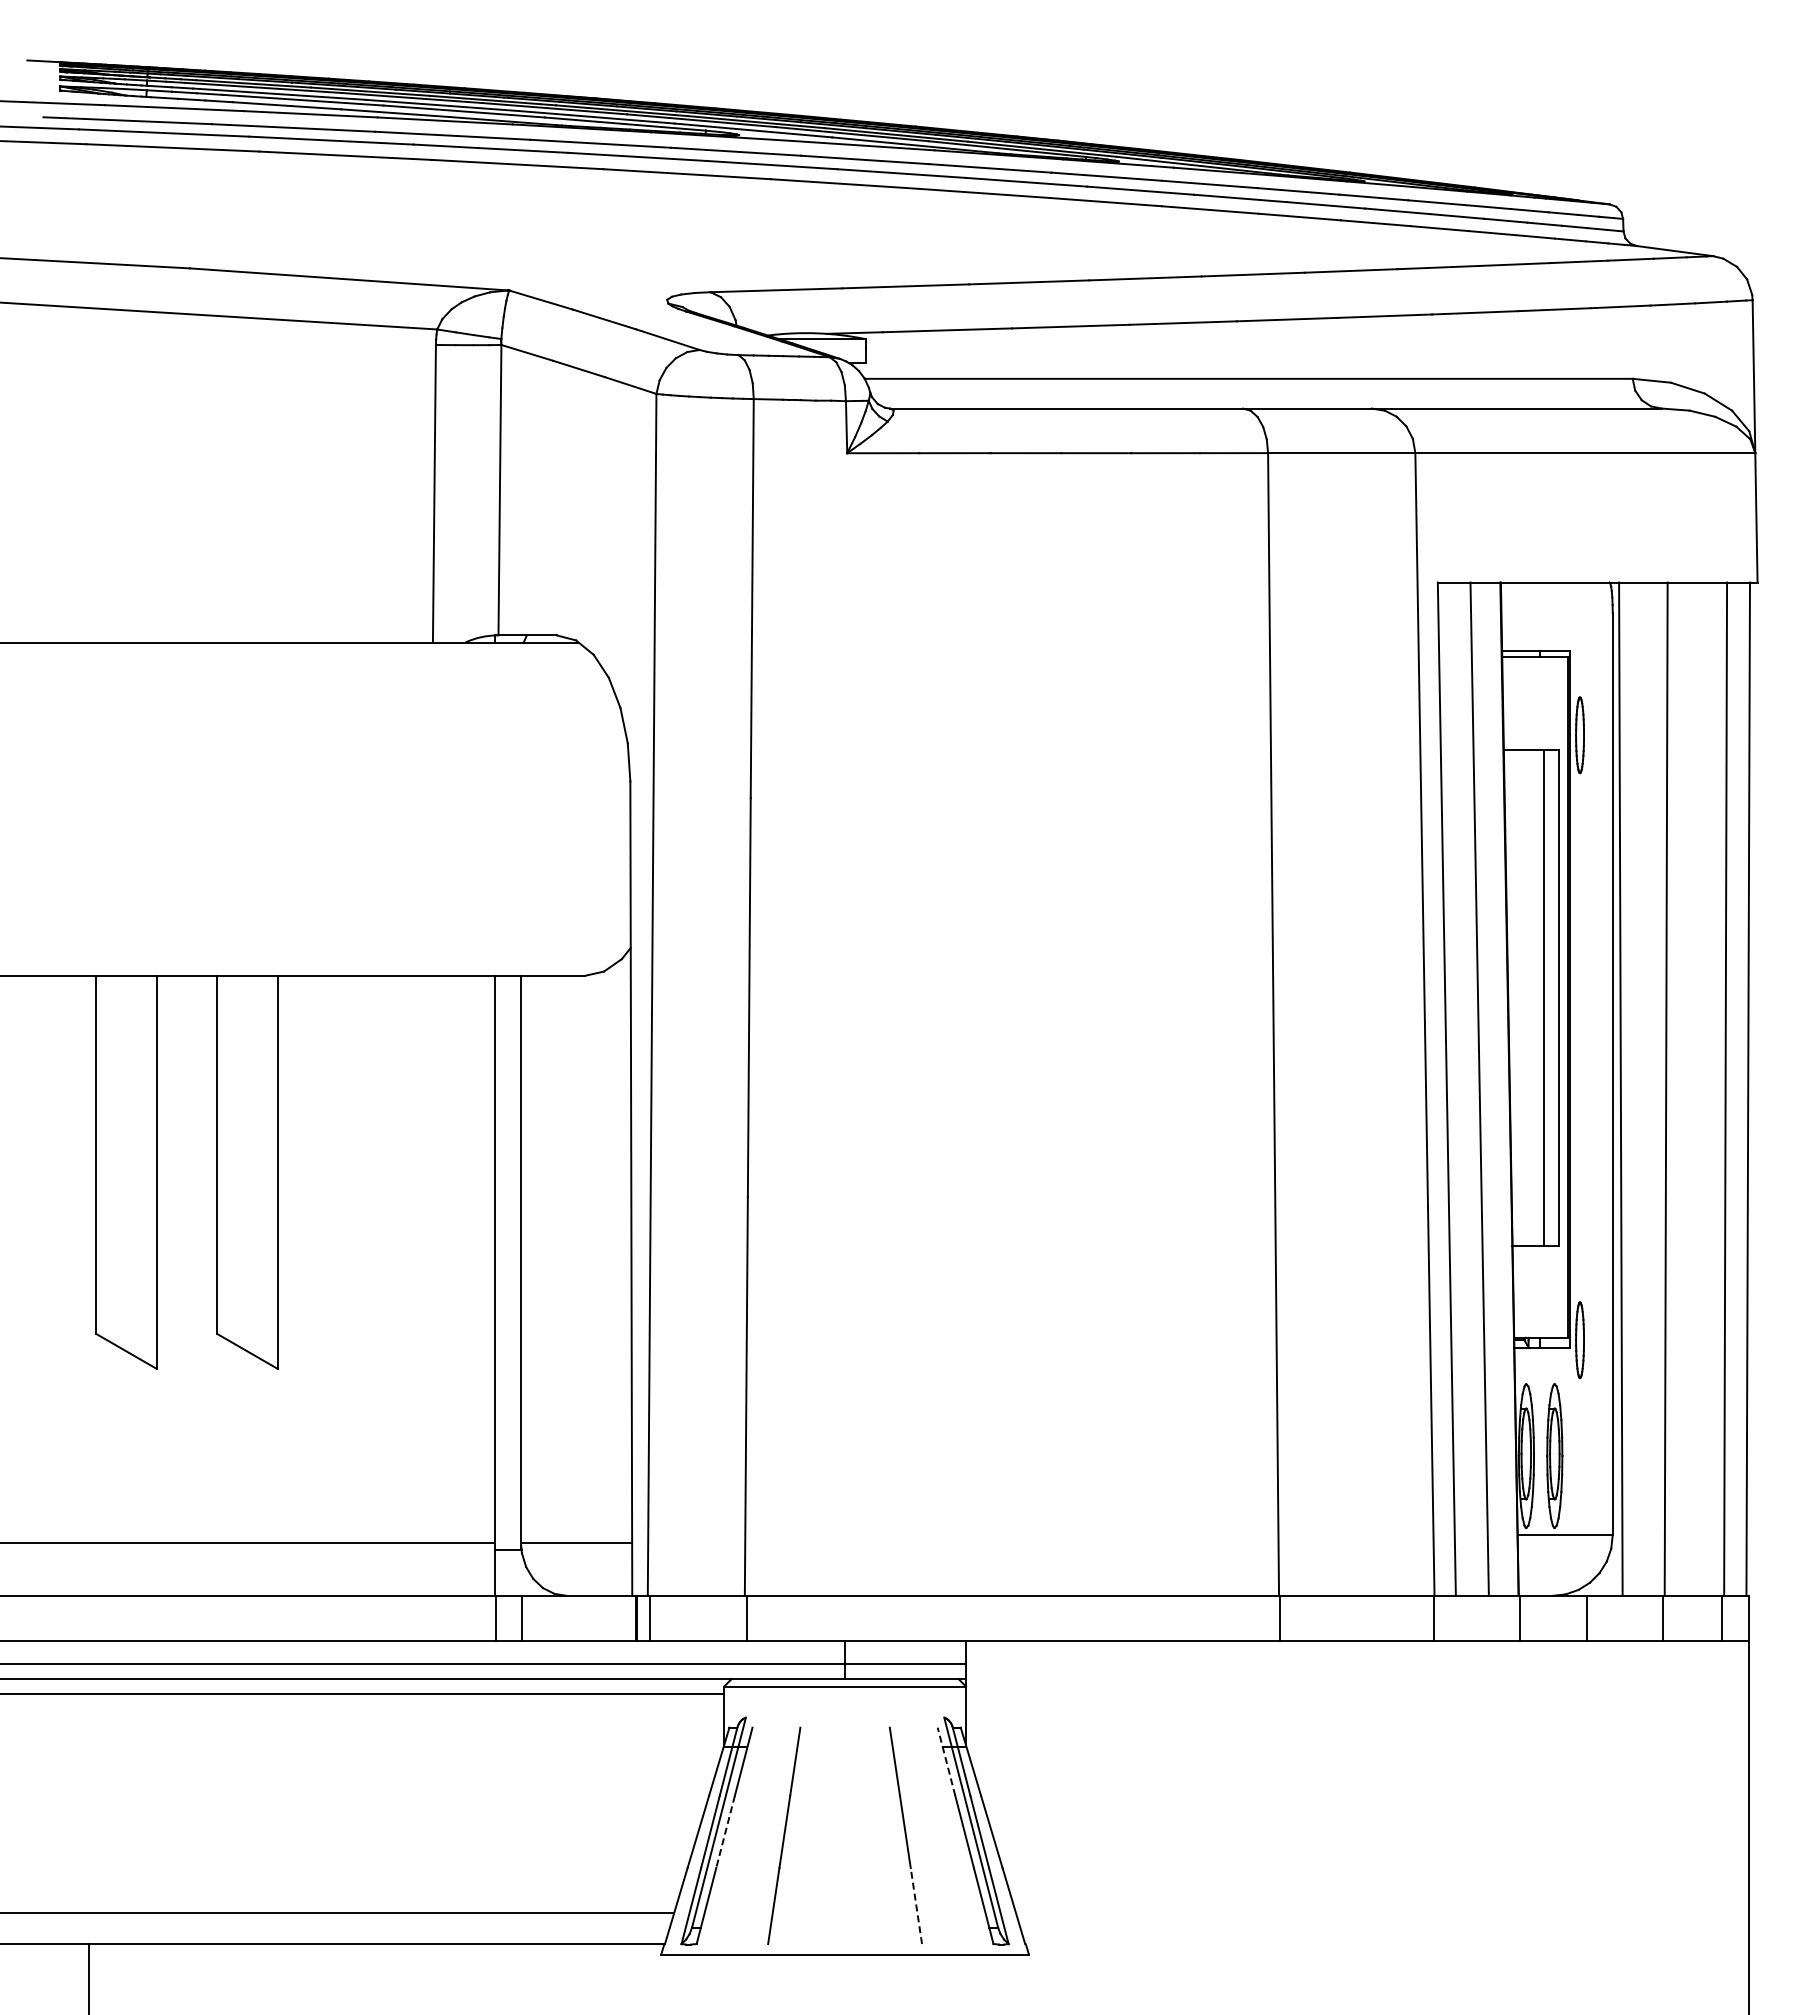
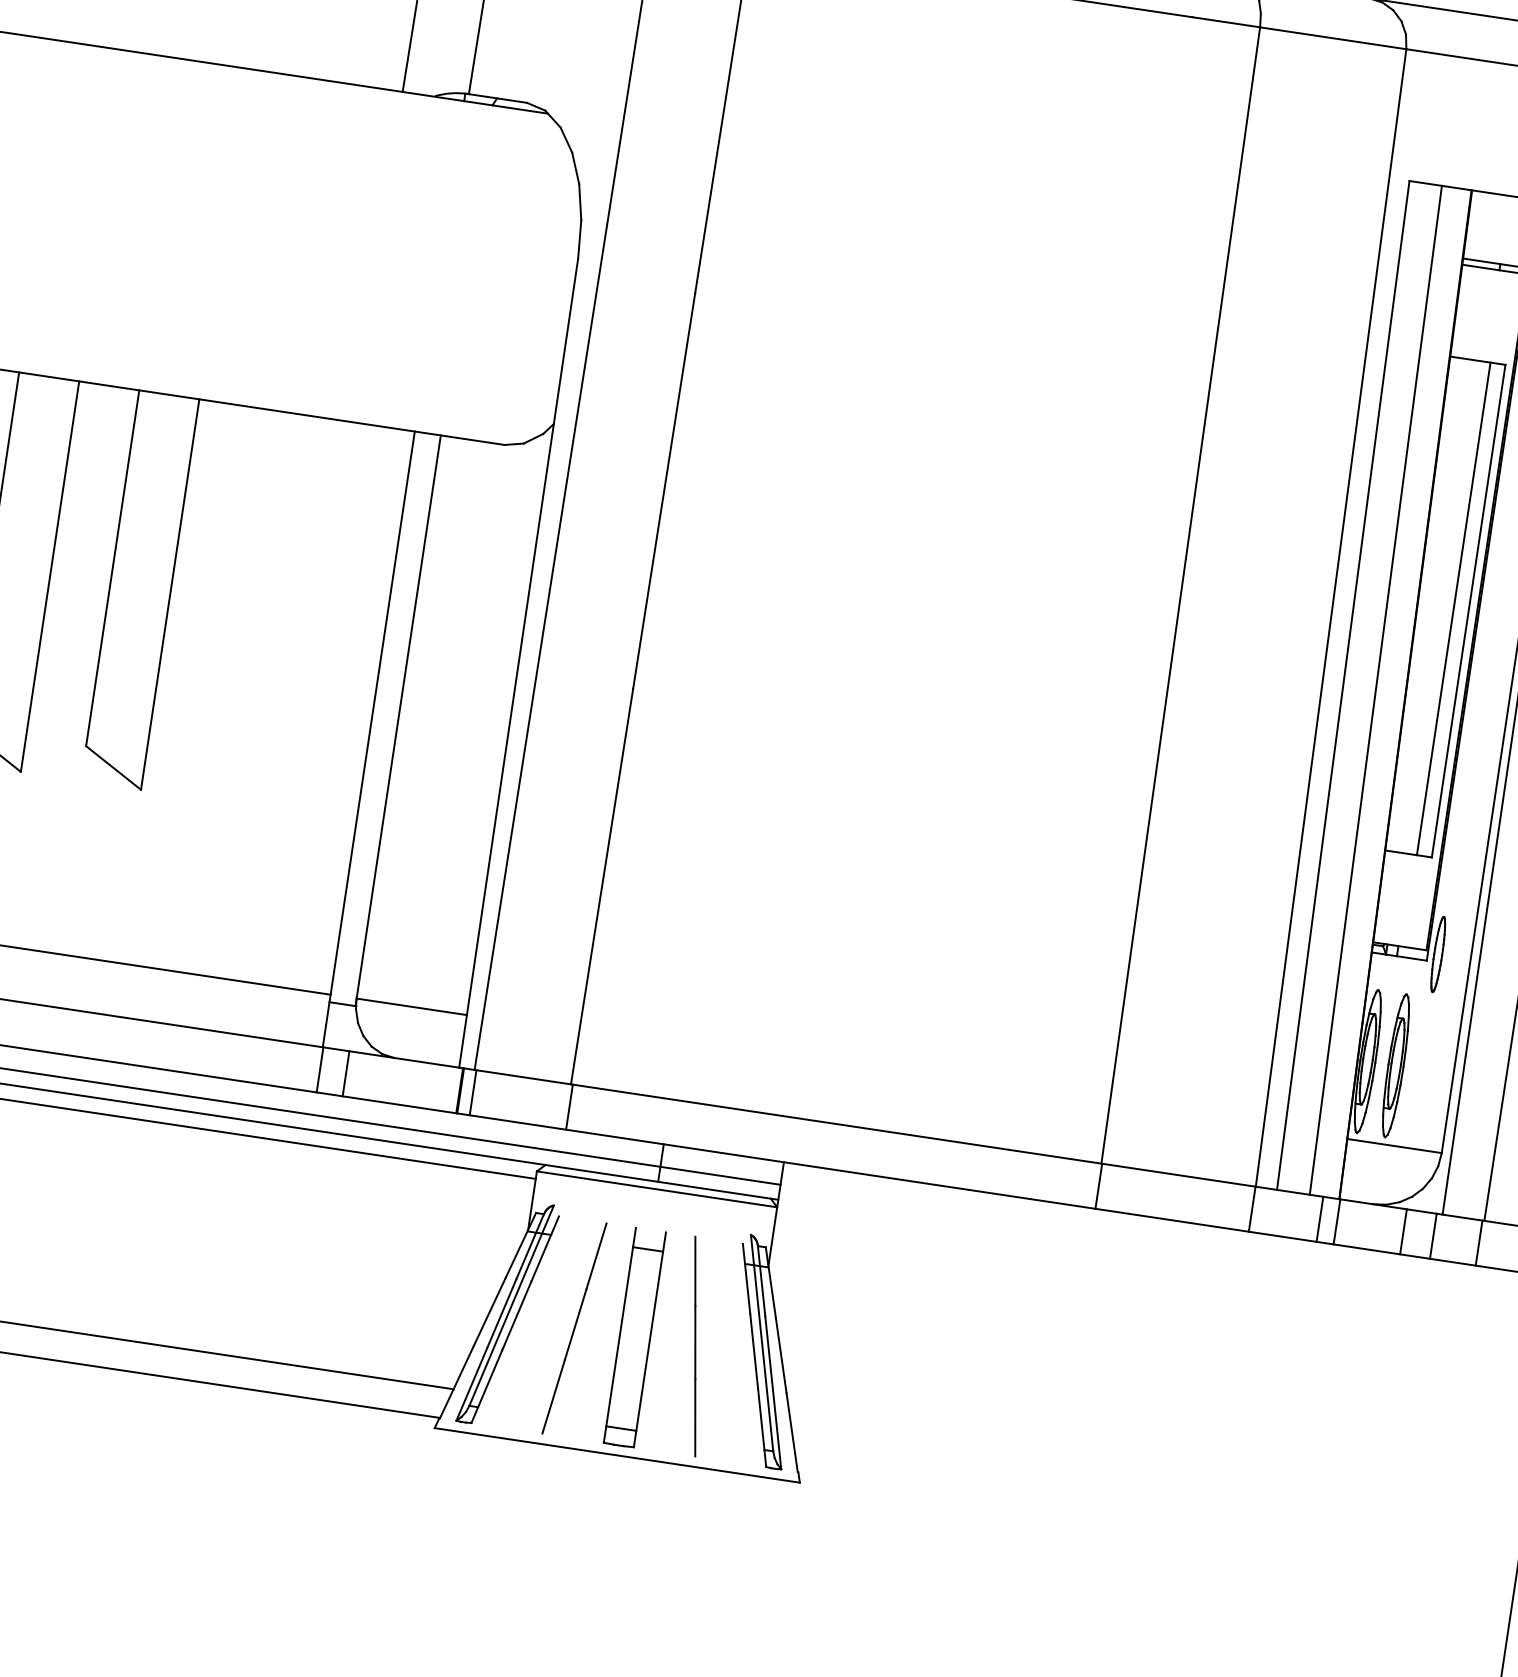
line: (1502, 1618) -> (1319, 1219), added
line: (1616, 1618) -> (1433, 1236), added
line: (946, 1761) -> (746, 1278), dashed -> solid
line: (725, 1832) -> (516, 1316), dashed -> solid
part: (845, 1836) -> (635, 1338), added
line: (916, 1905) -> (695, 1417), dashed -> solid

